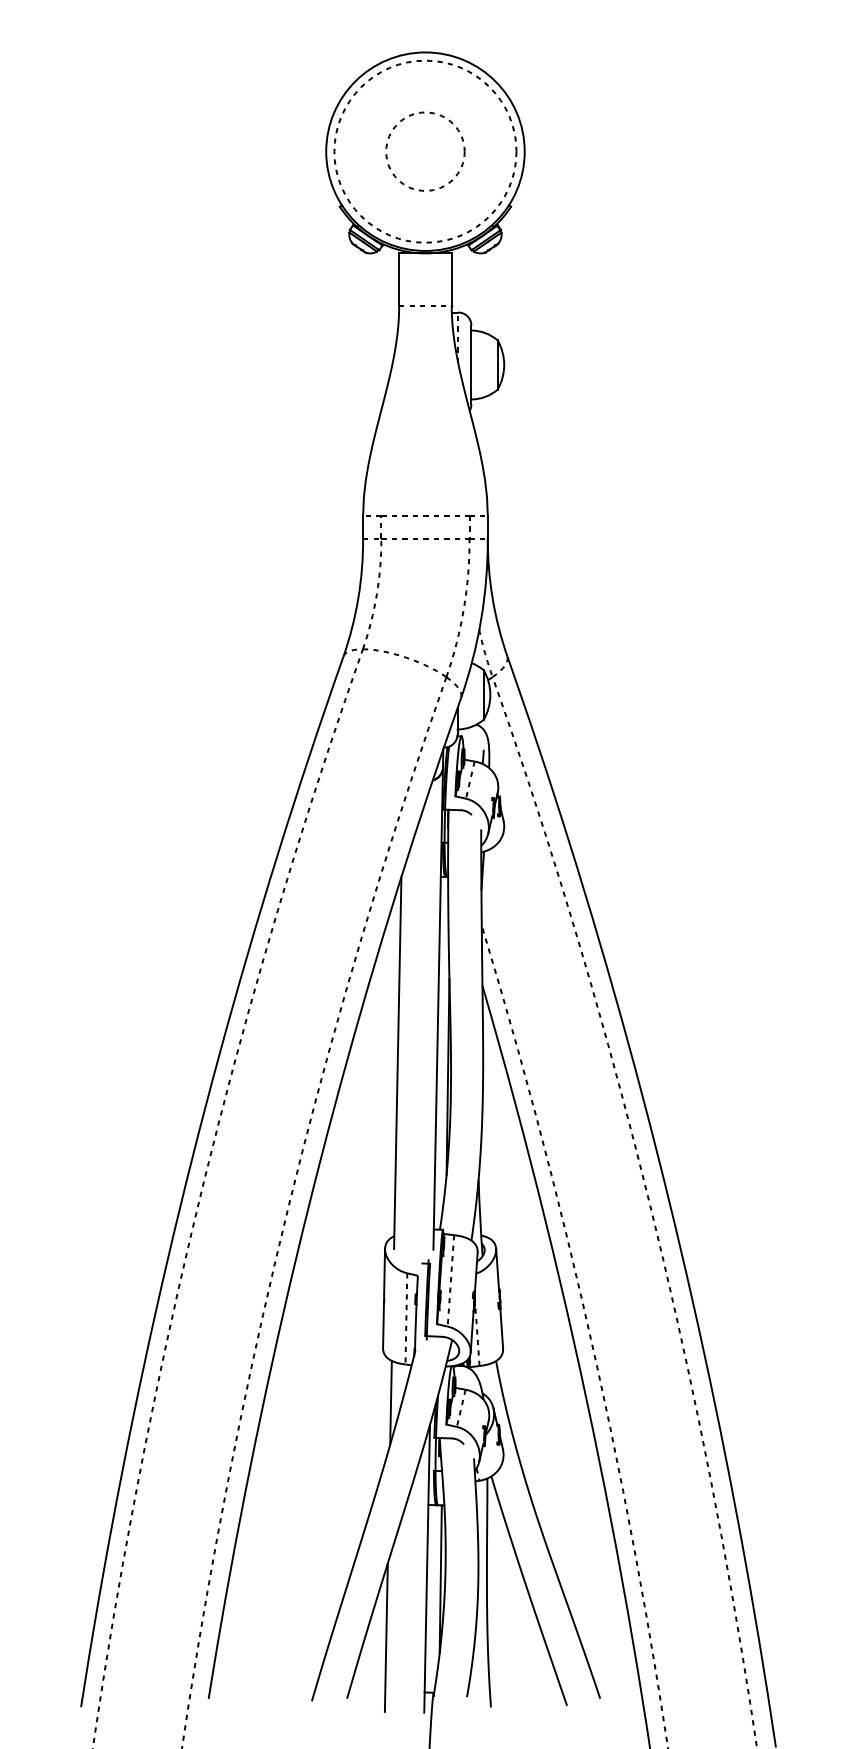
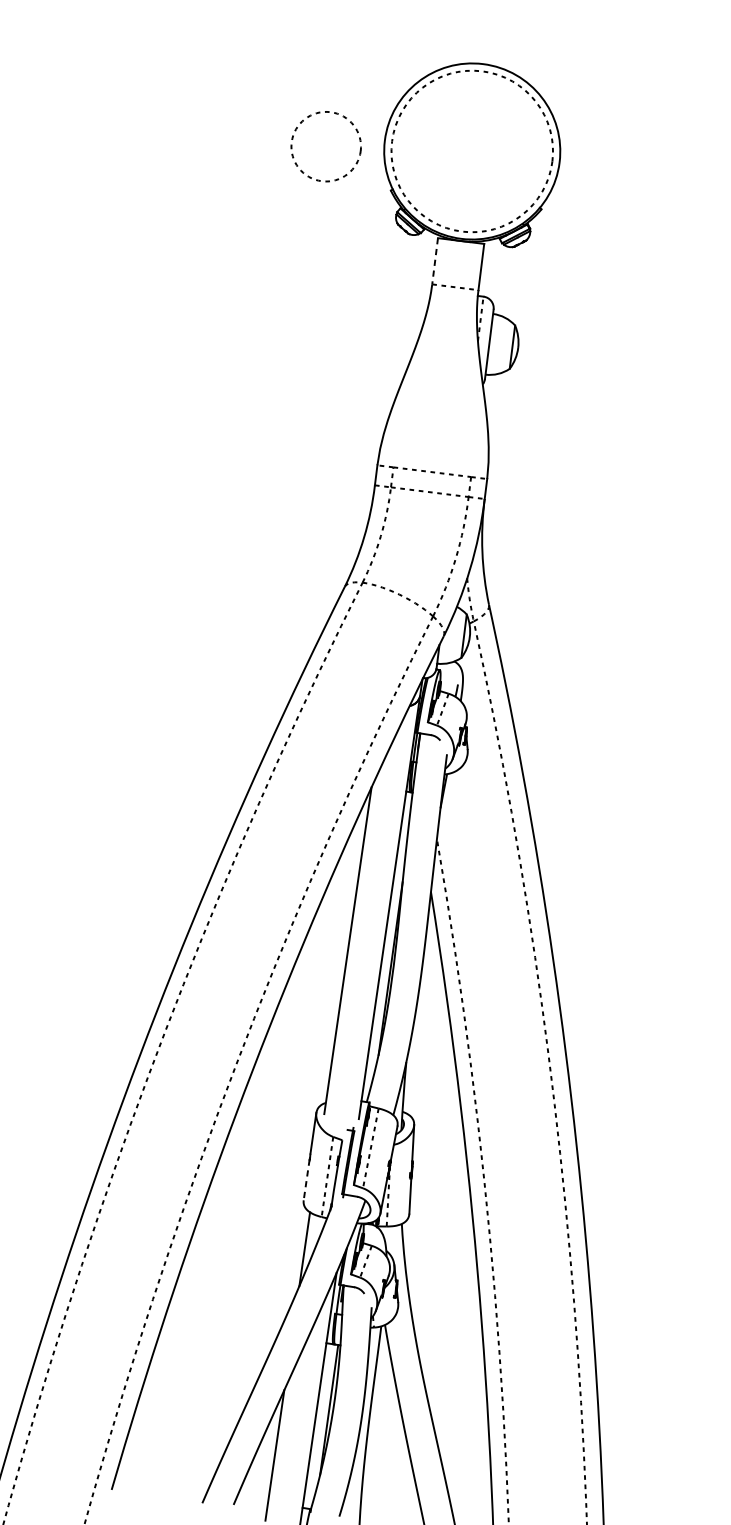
circle: (425, 151) -> (326, 146), moved
line: (399, 280) -> (435, 262), solid -> dashed
line: (383, 1325) -> (306, 1180), solid -> dashed

